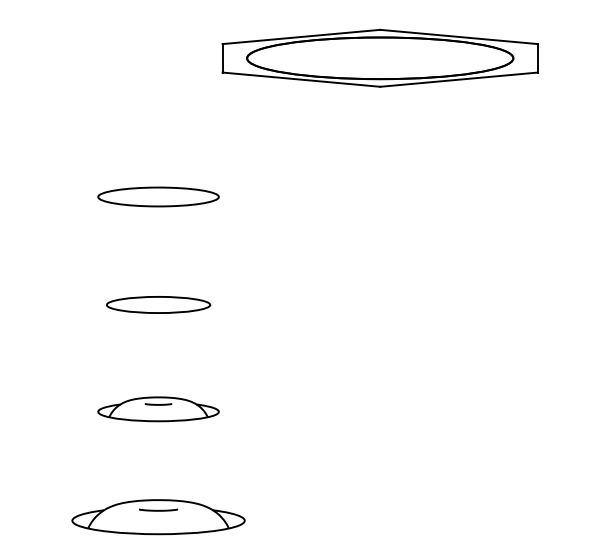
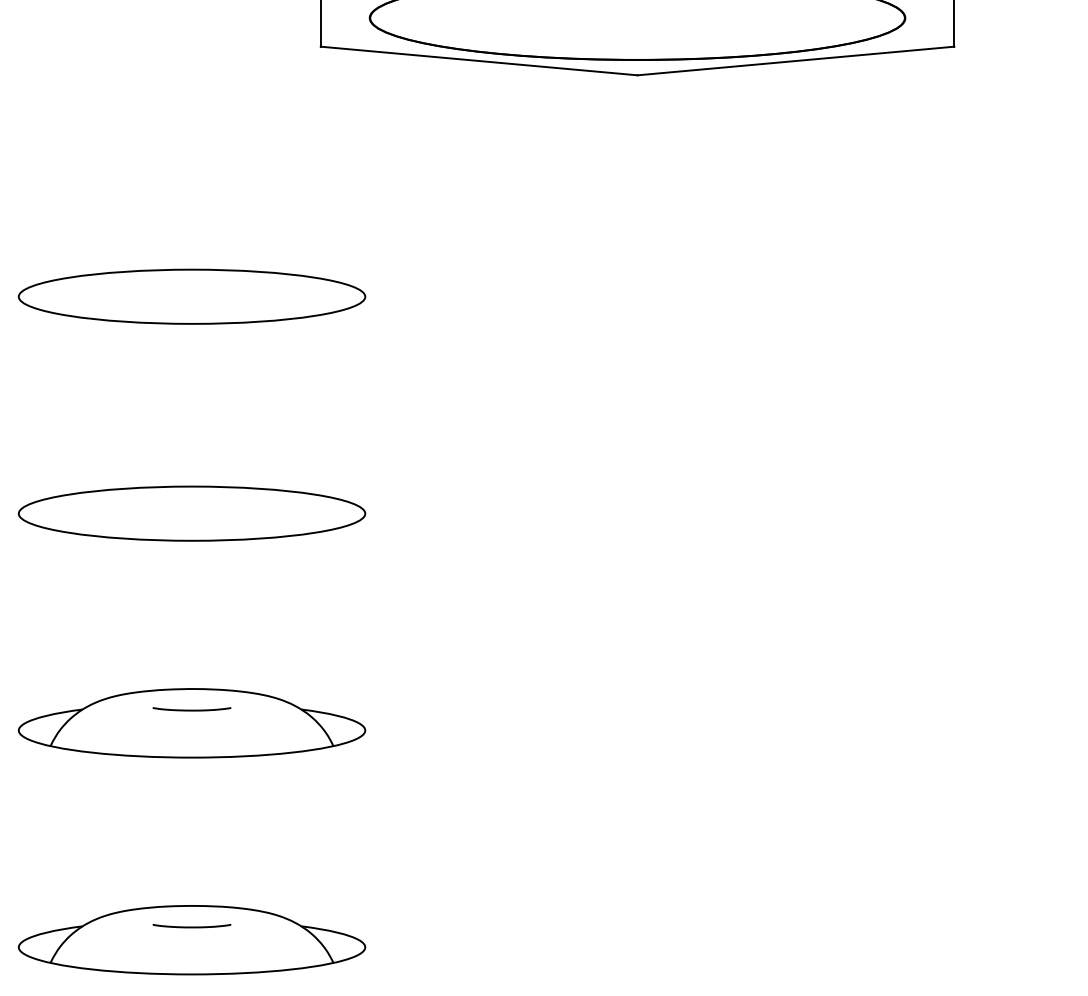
part: (158, 196) -> (191, 295), size x1.43
part: (158, 304) -> (191, 512), size x1.67
part: (158, 409) -> (191, 723), size x1.43

